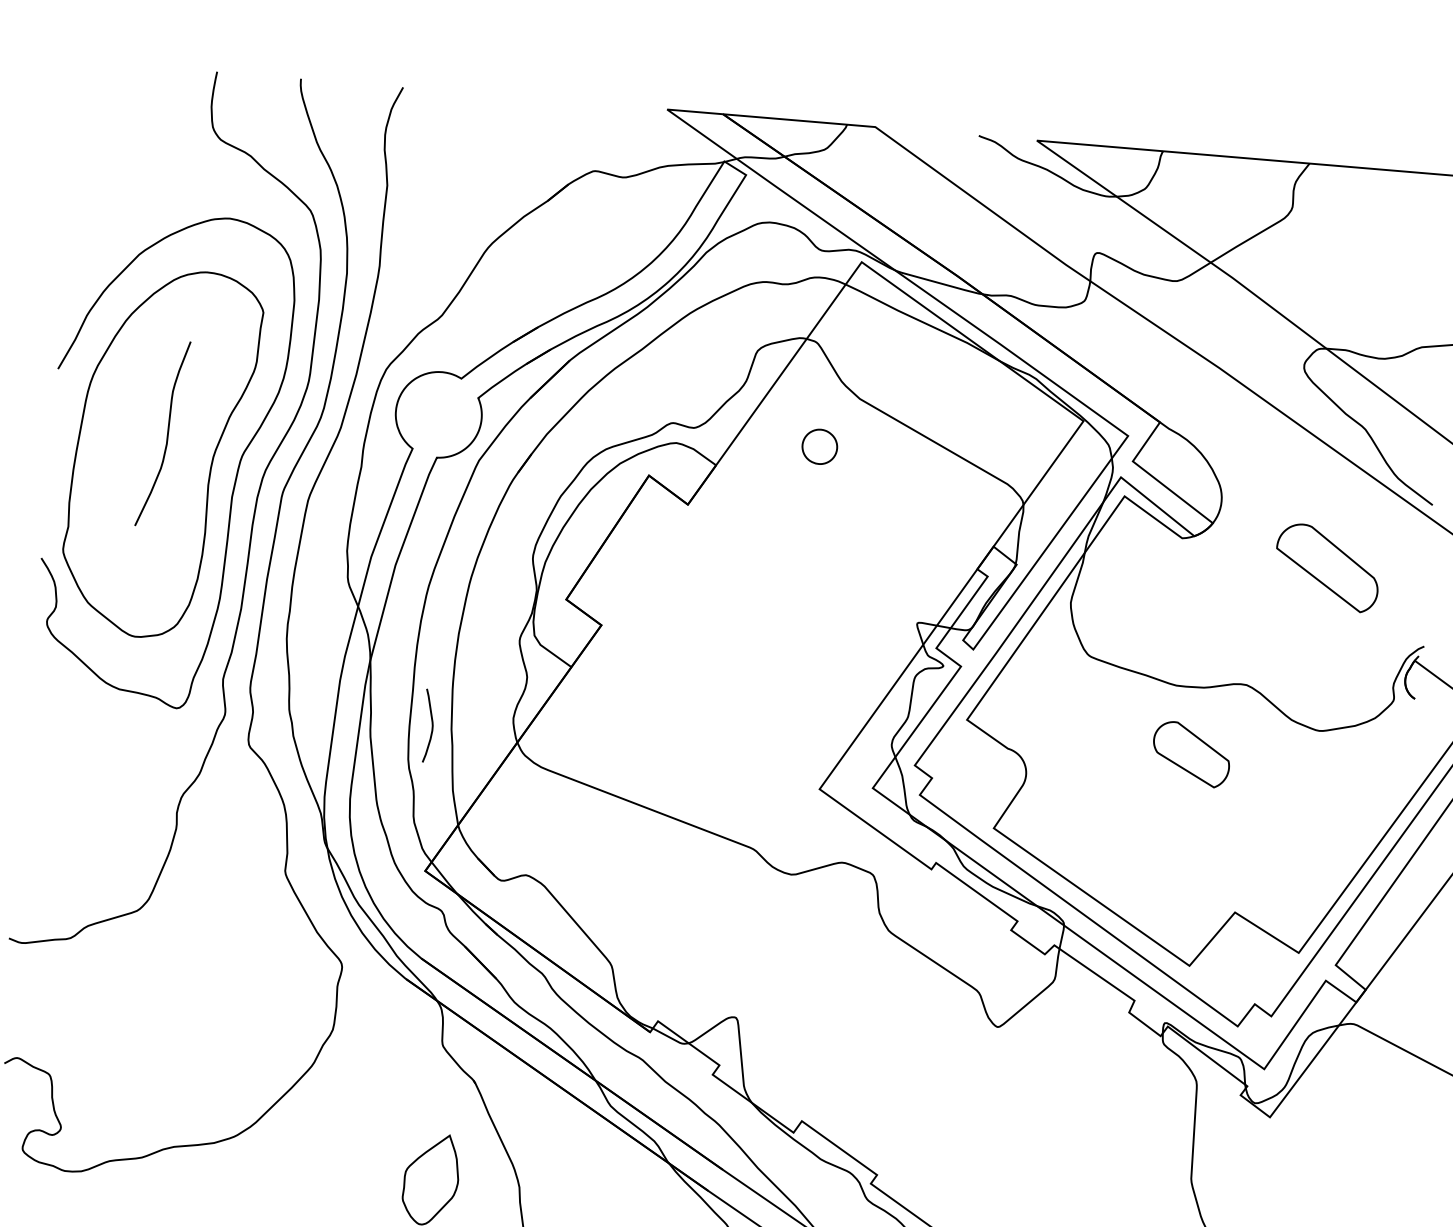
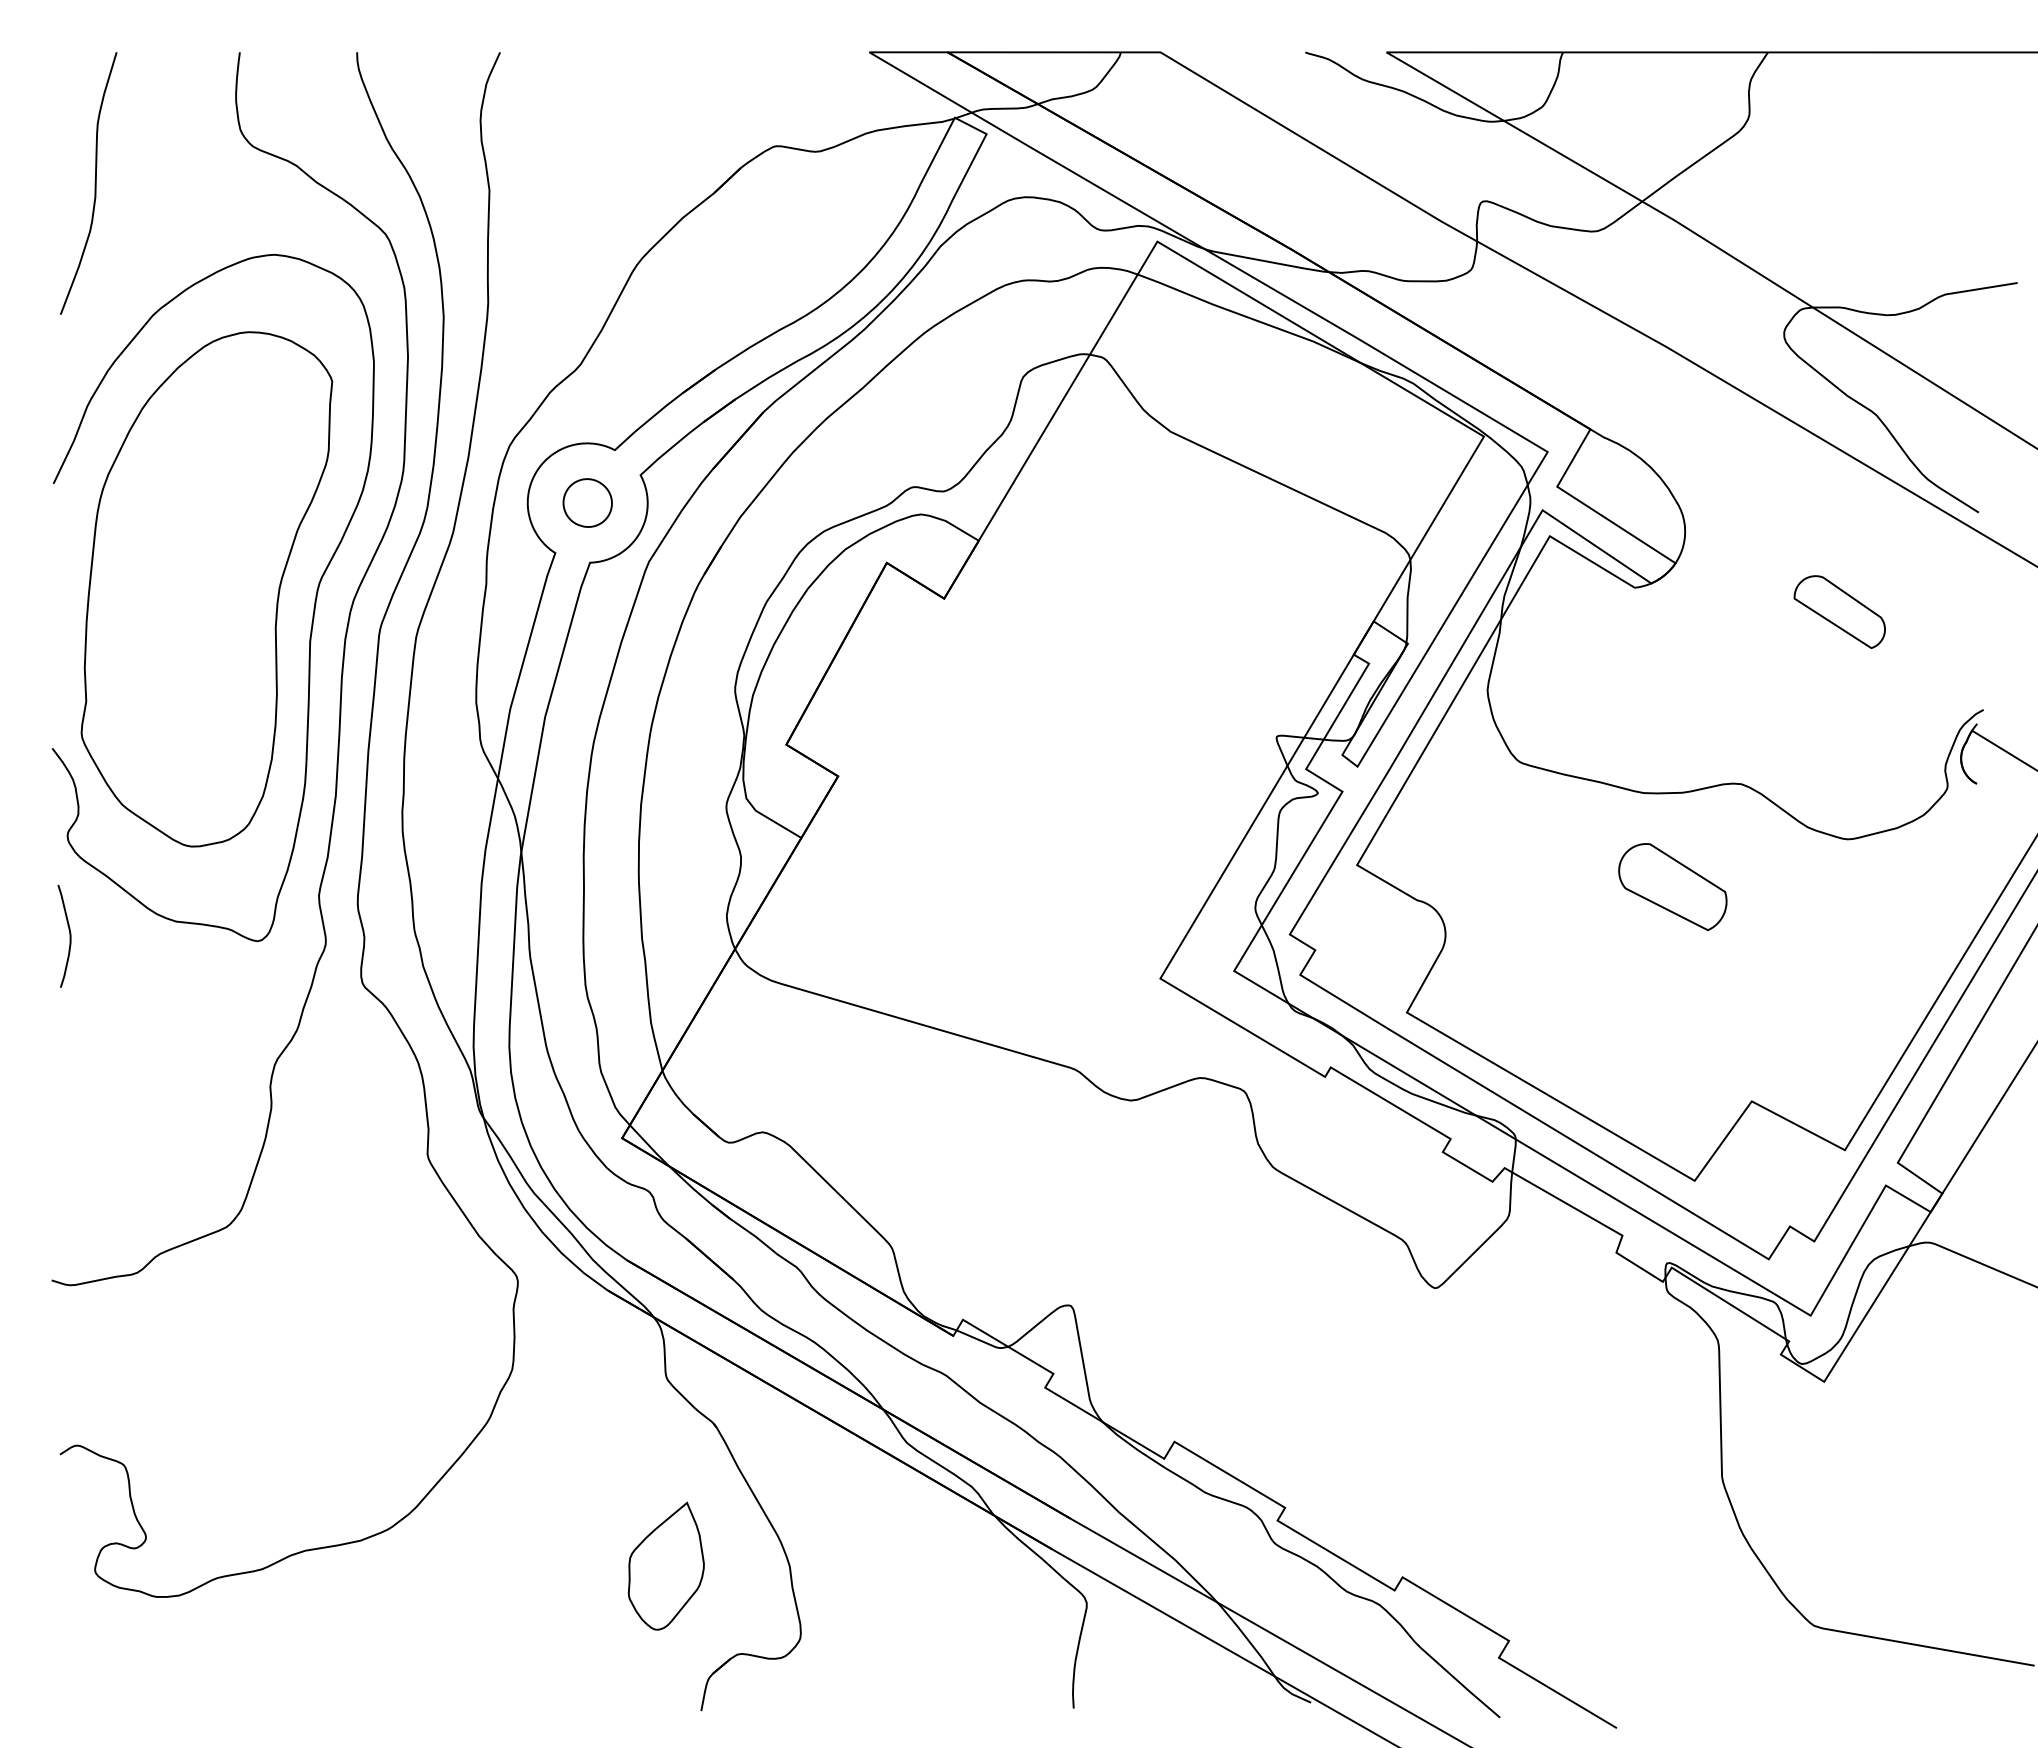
curve: (167, 434) -> (94, 183), moved
part: (819, 446) -> (587, 502), moved
part: (1327, 567) -> (1839, 611), size x0.62
curve: (431, 726) -> (69, 936), moved

